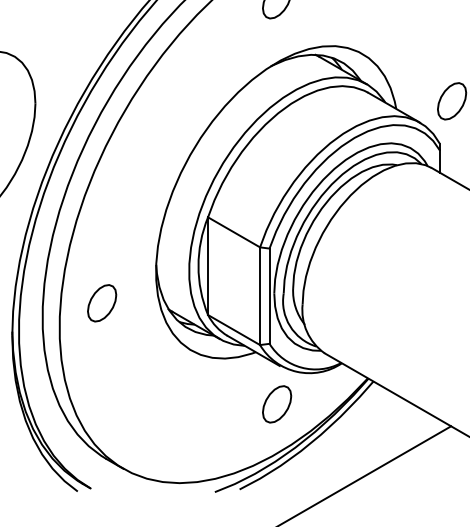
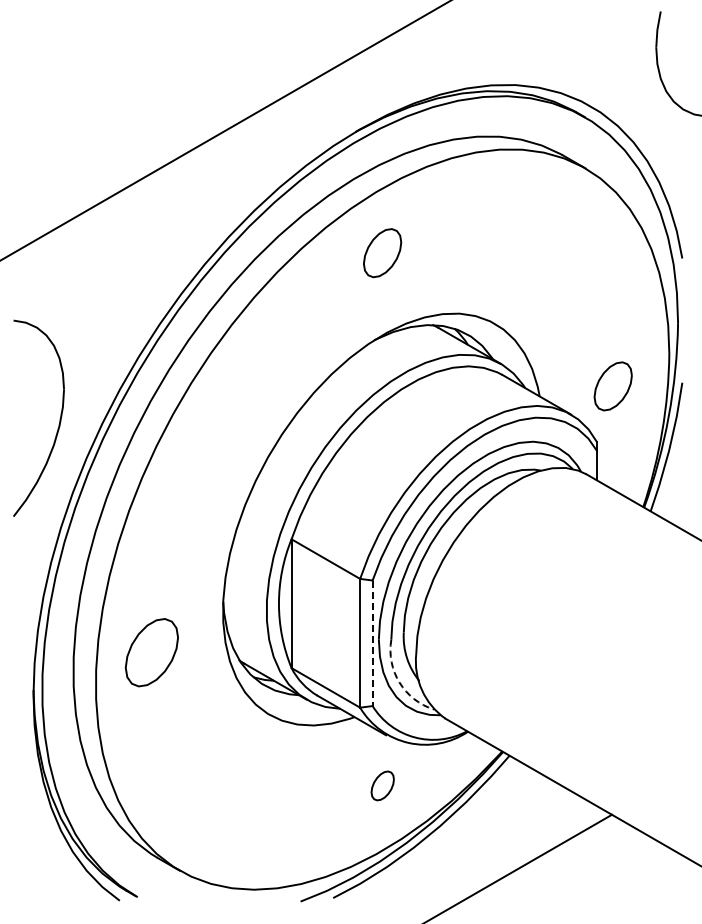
line: (269, 296) -> (372, 643), solid -> dashed
part: (101, 303) -> (151, 652), size x1.4
arc: (289, 325) -> (399, 682), solid -> dashed
part: (277, 404) -> (382, 785), size x0.6

